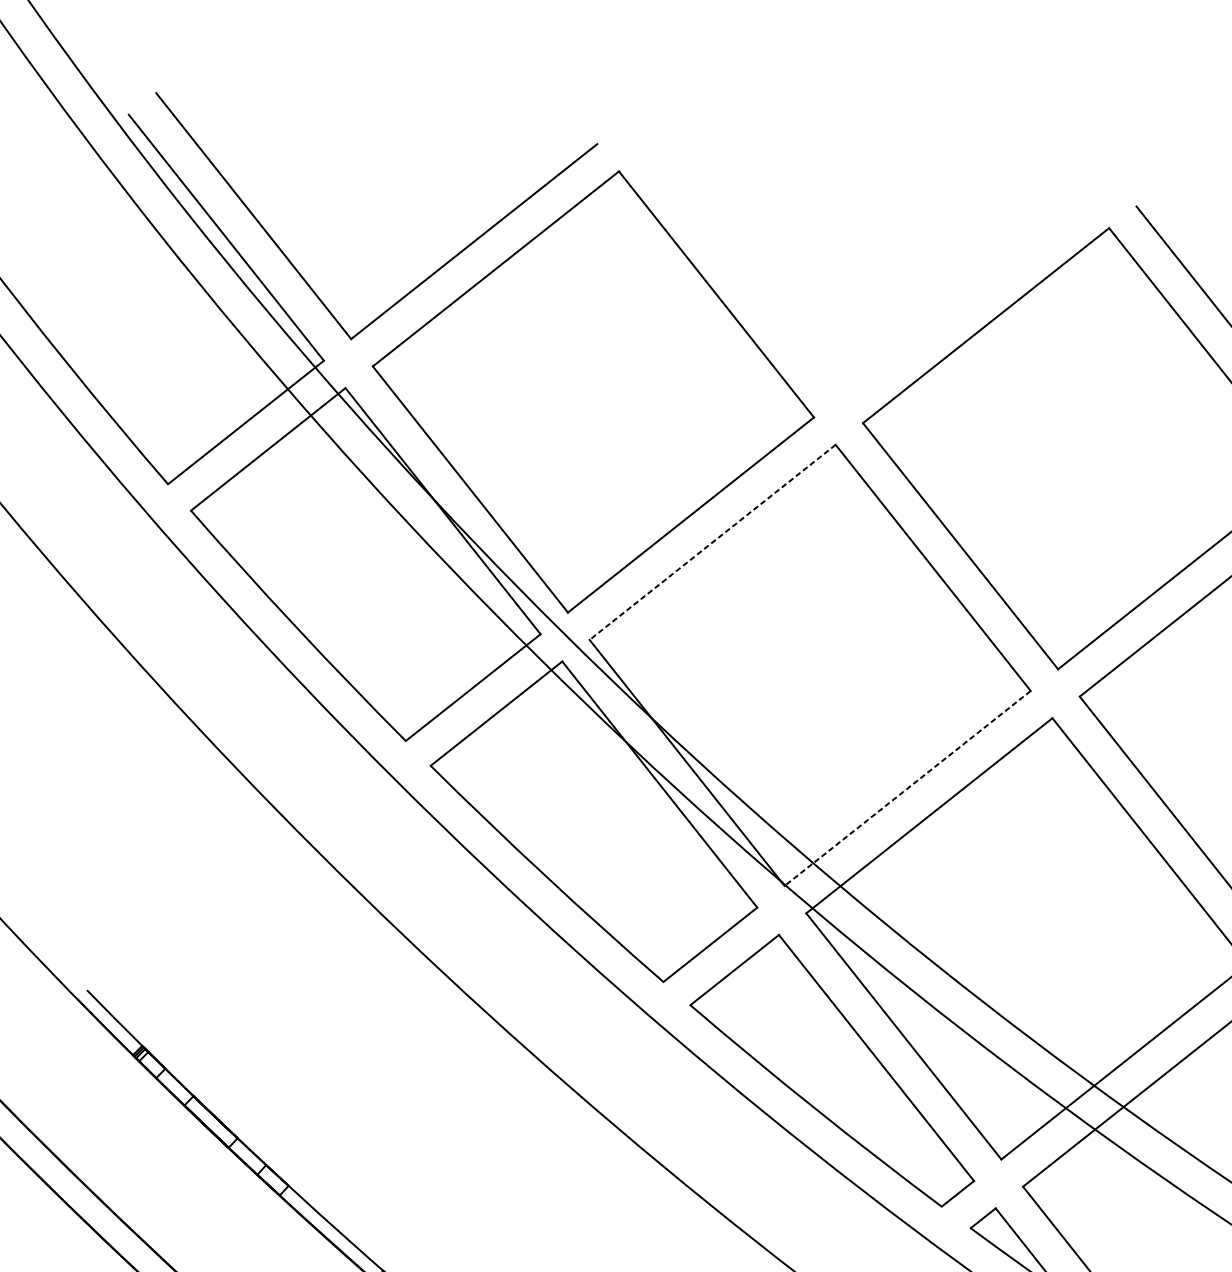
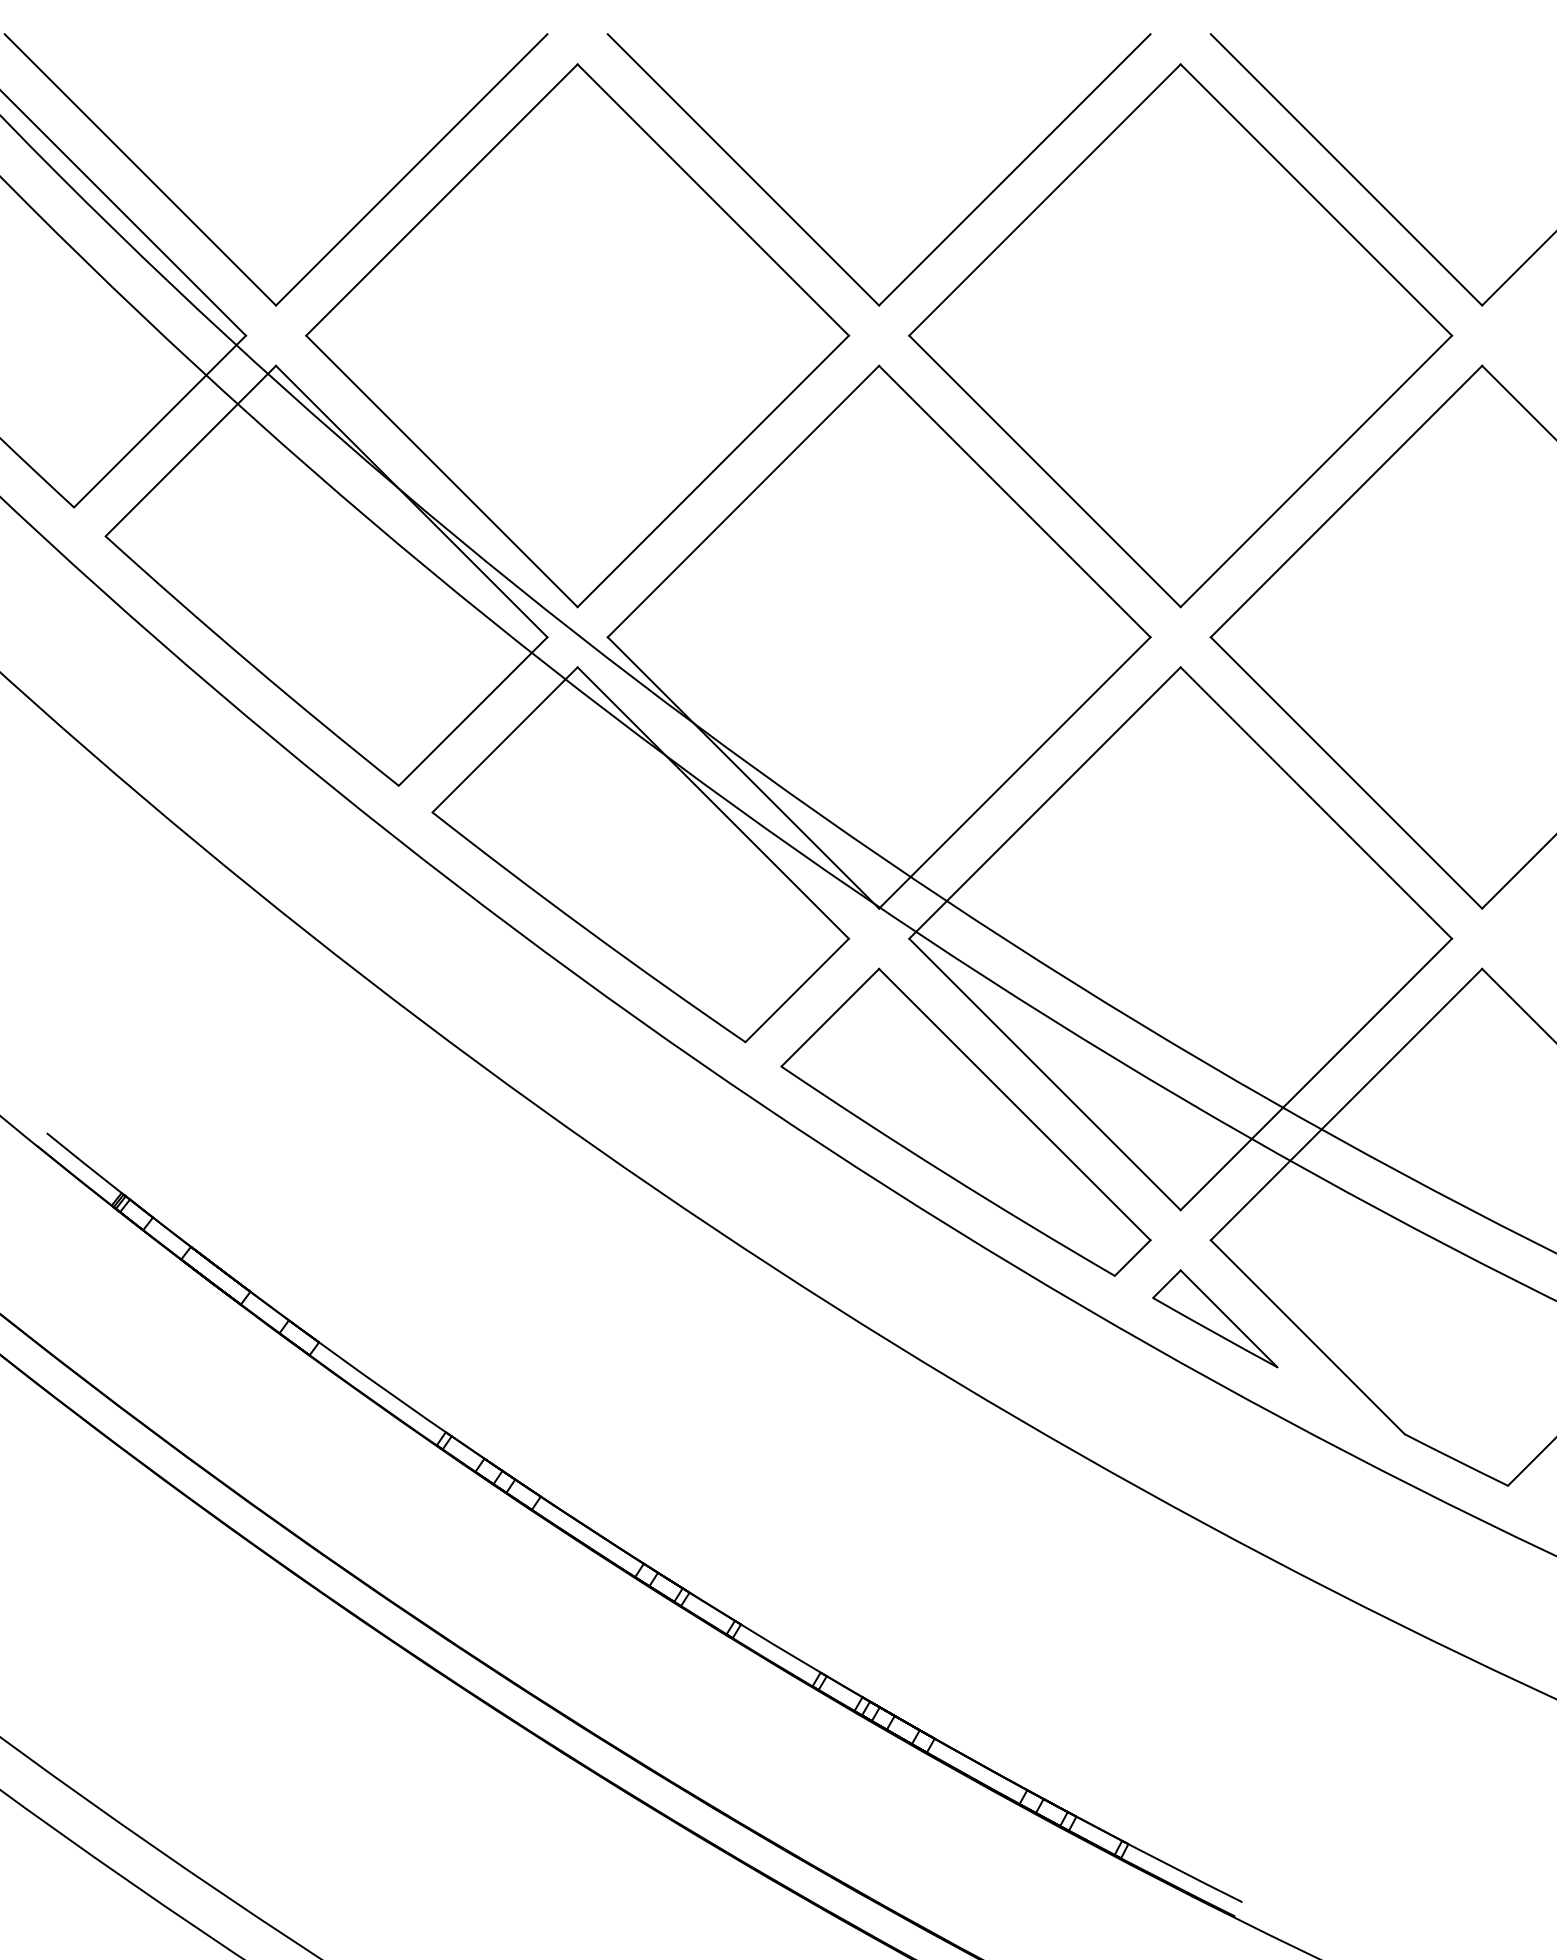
part: (792, 333) -> (811, 236), added
line: (712, 542) -> (743, 501), dashed -> solid
line: (907, 788) -> (1014, 772), dashed -> solid

